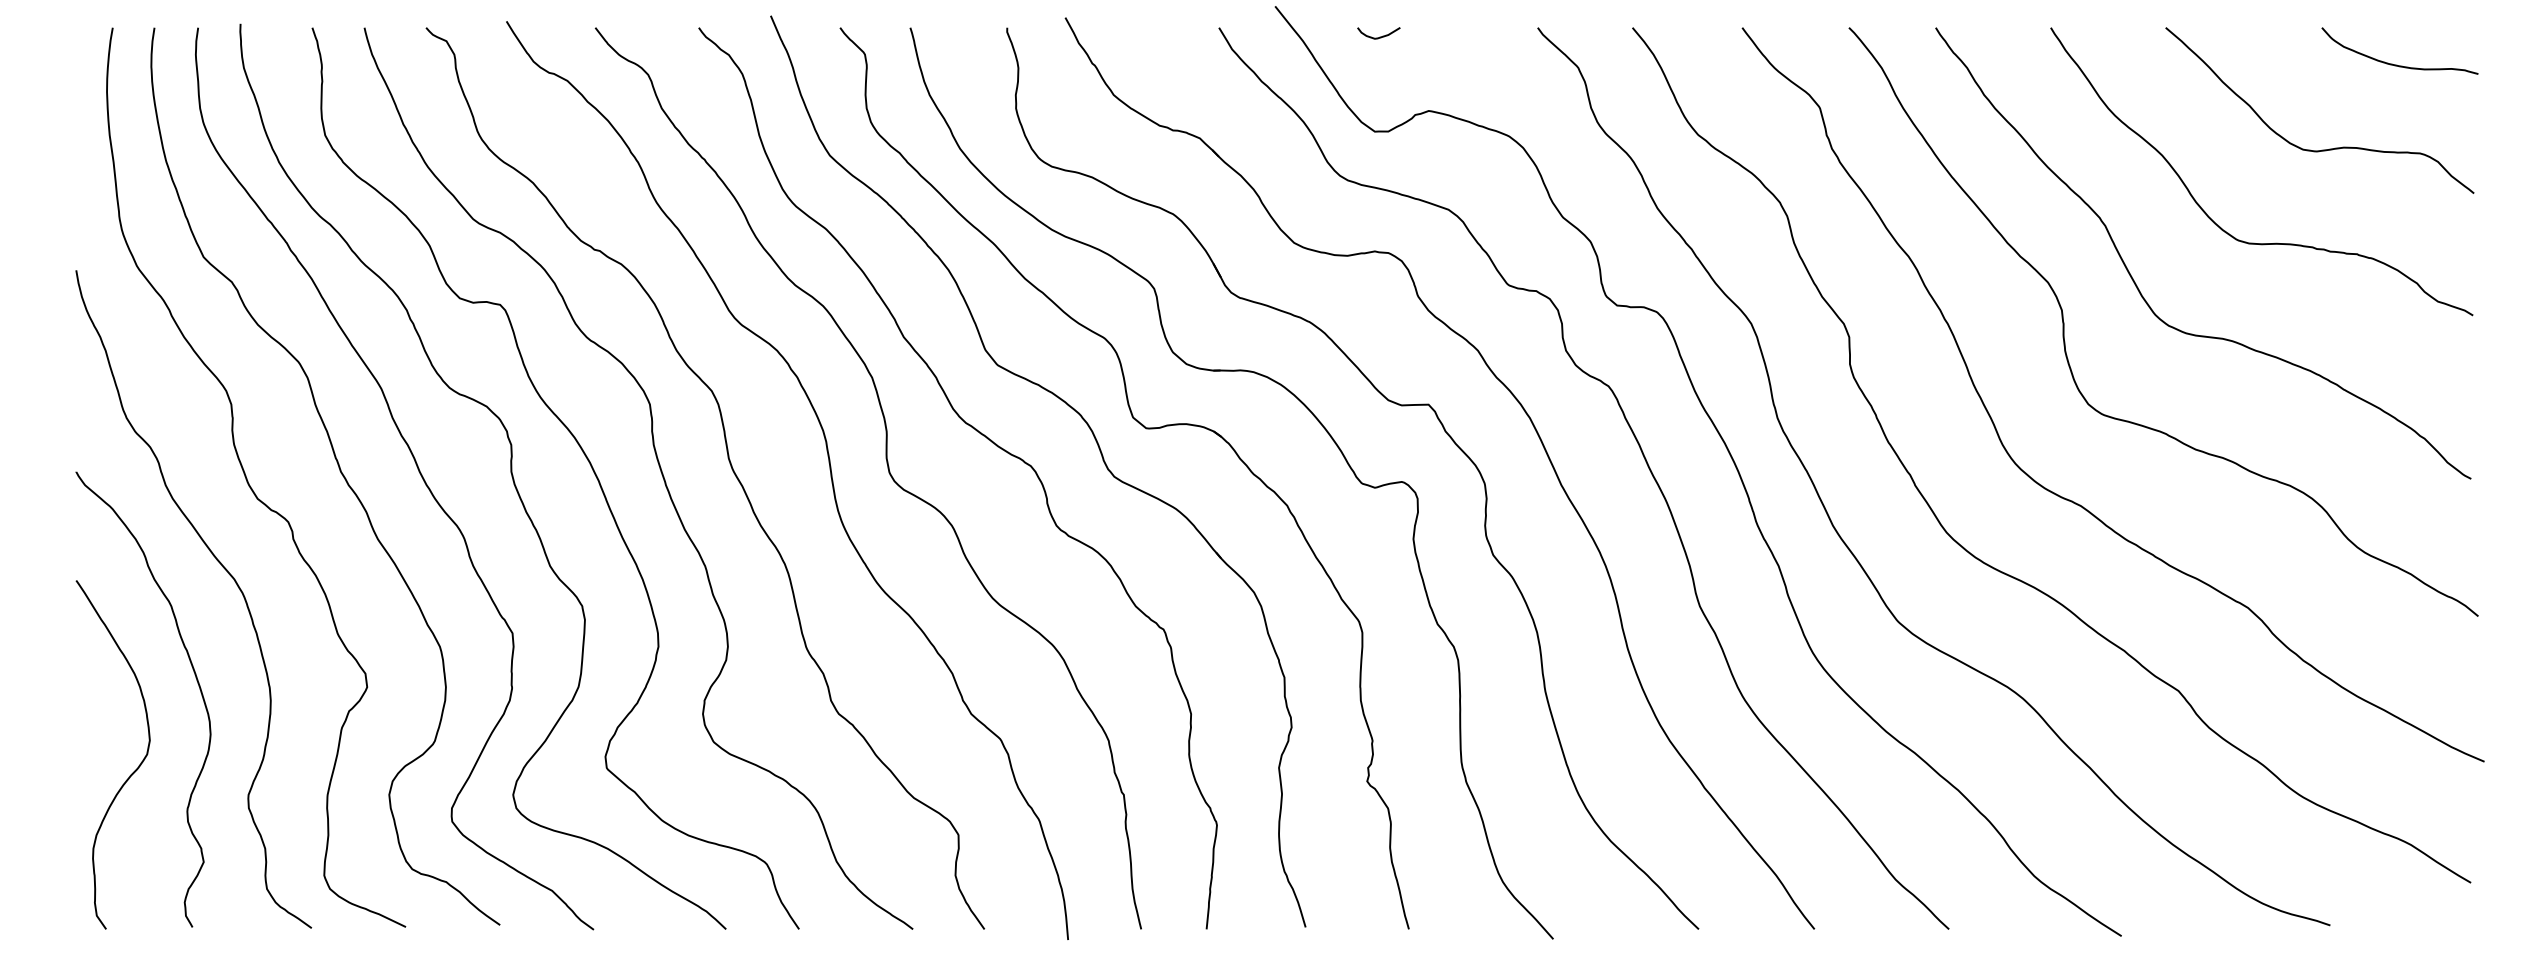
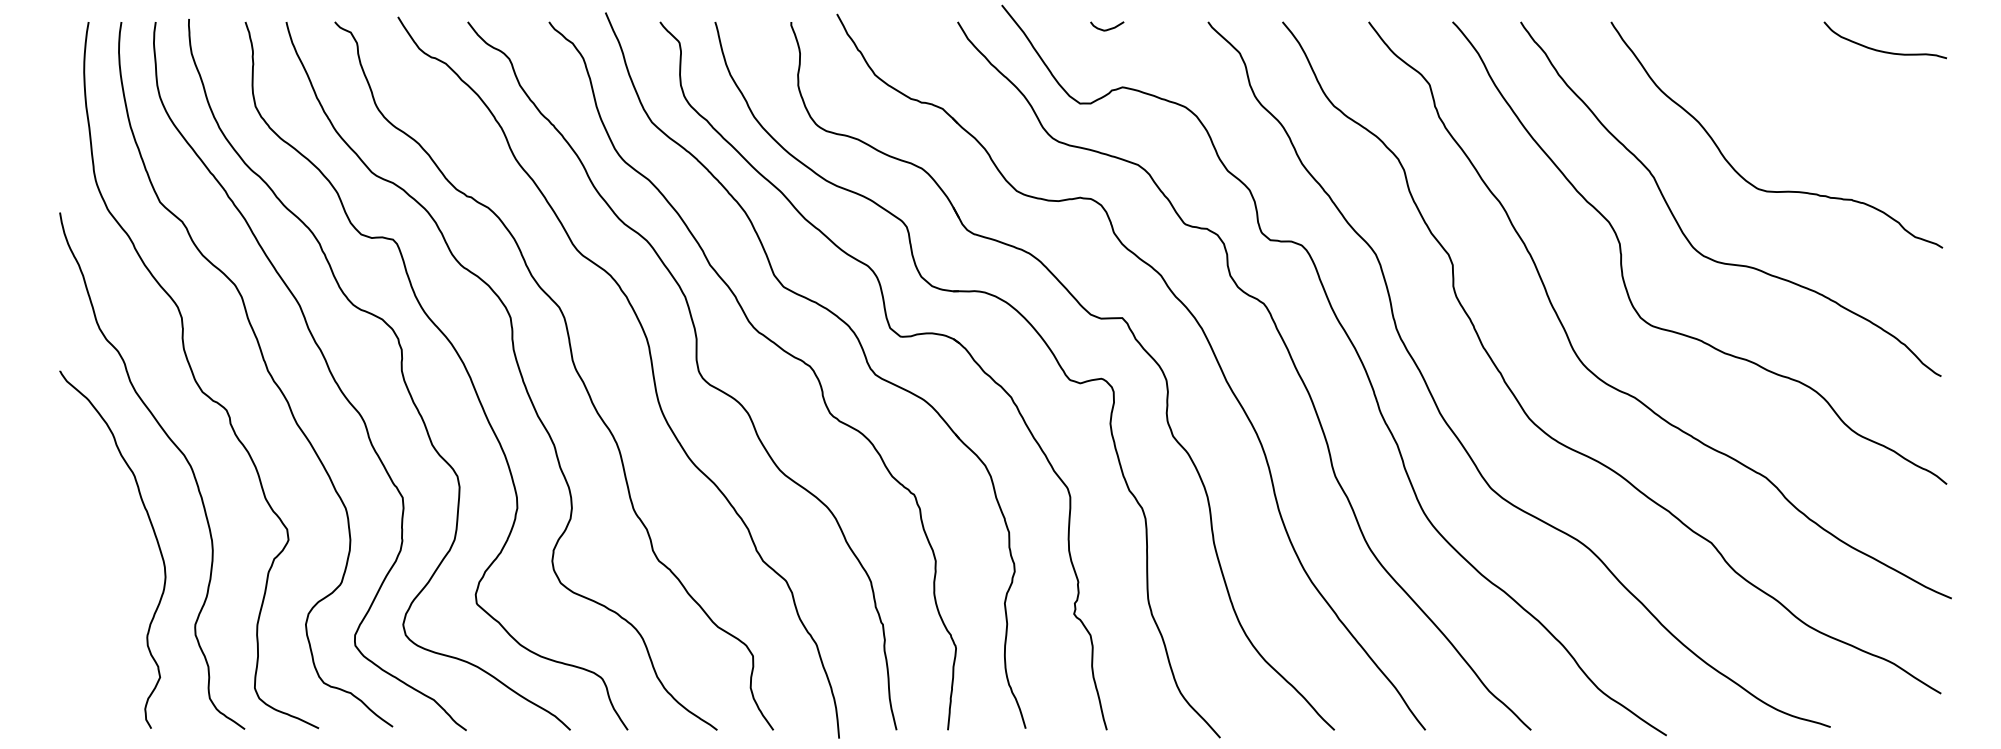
curve: (1380, 36) -> (1108, 28), moved
curve: (2321, 149) -> (1823, 117), removed
curve: (131, 773) -> (103, 607), removed

